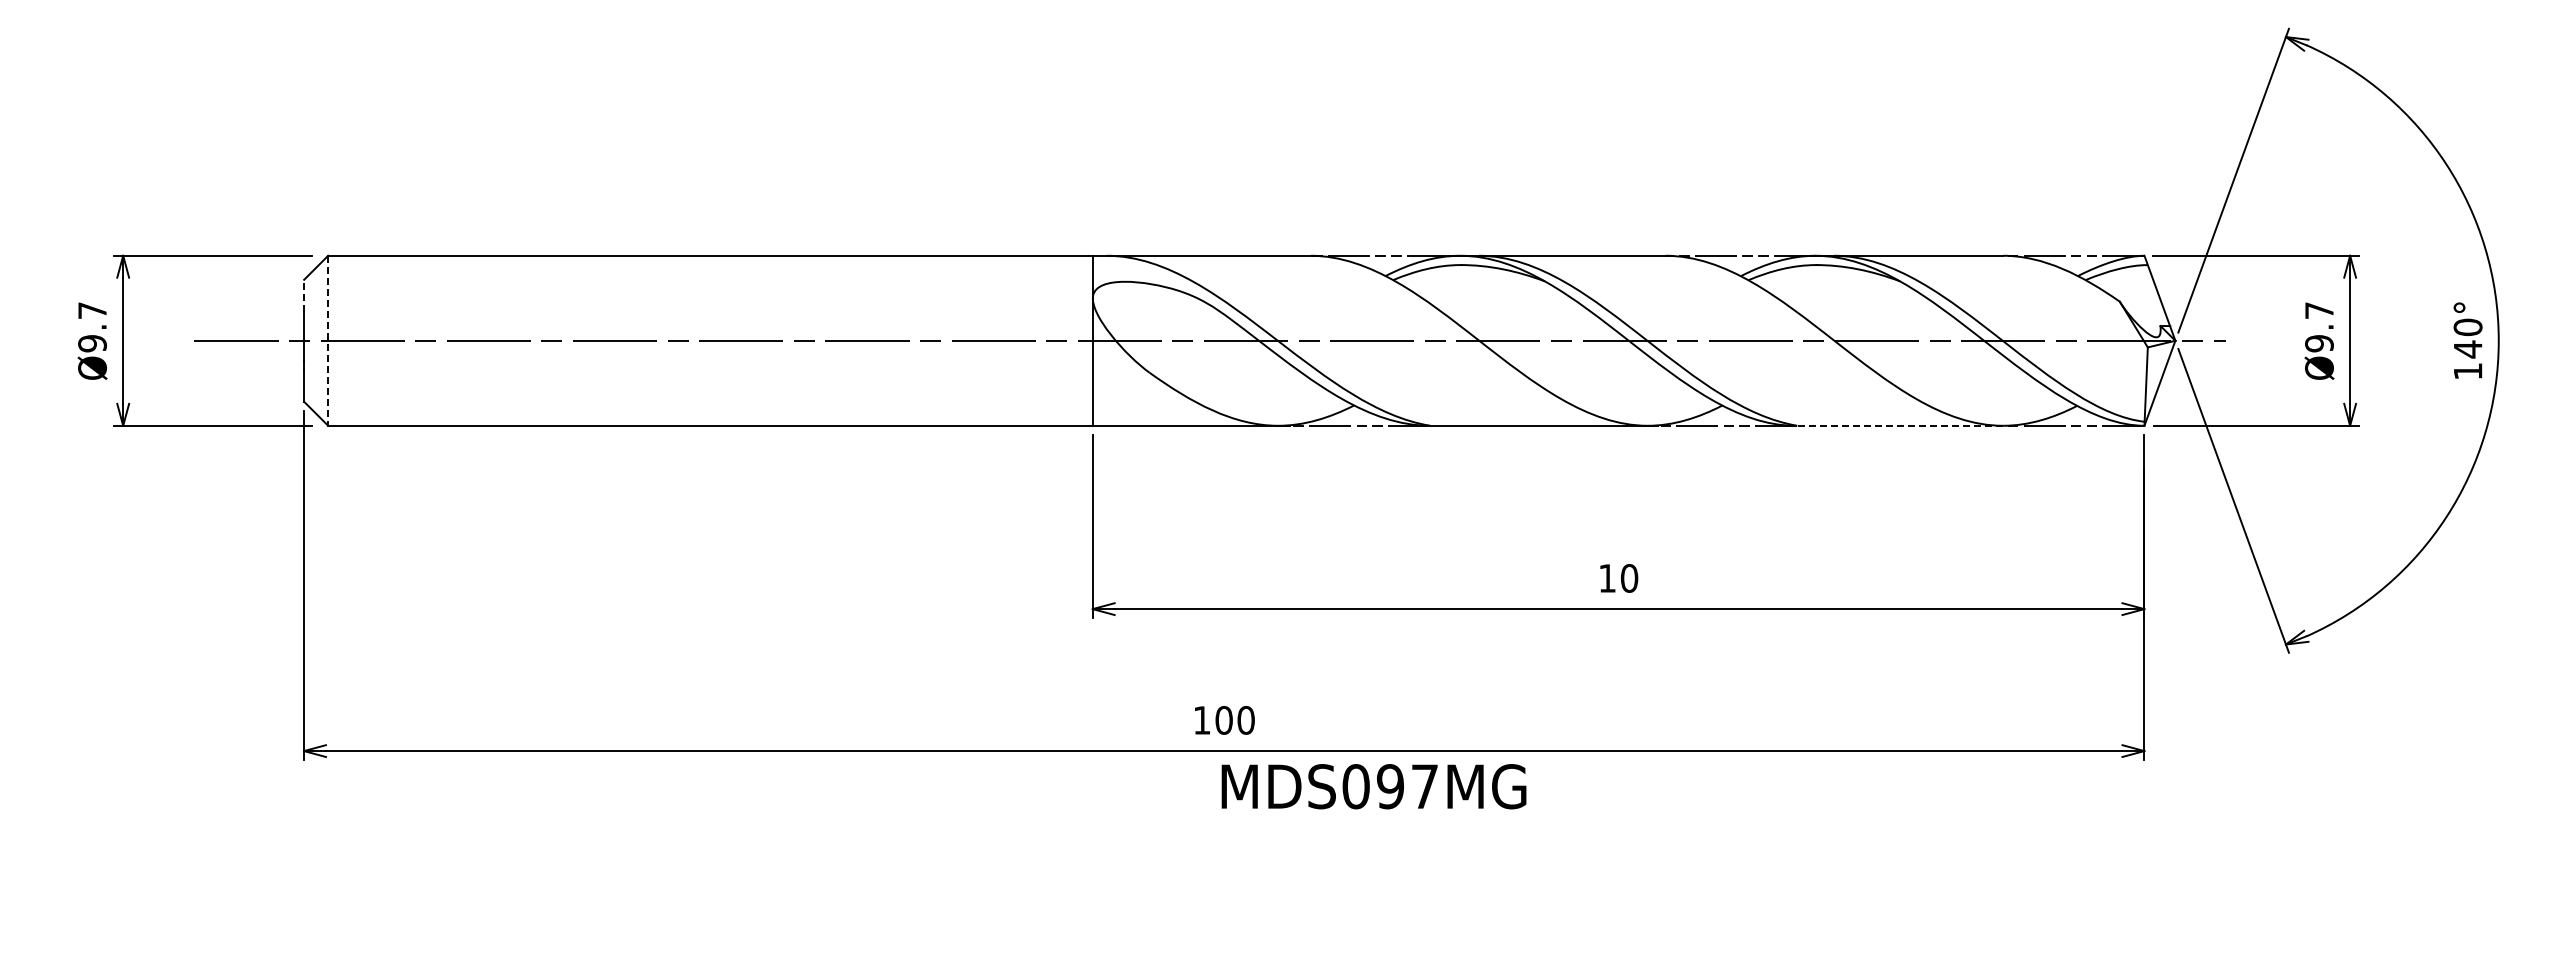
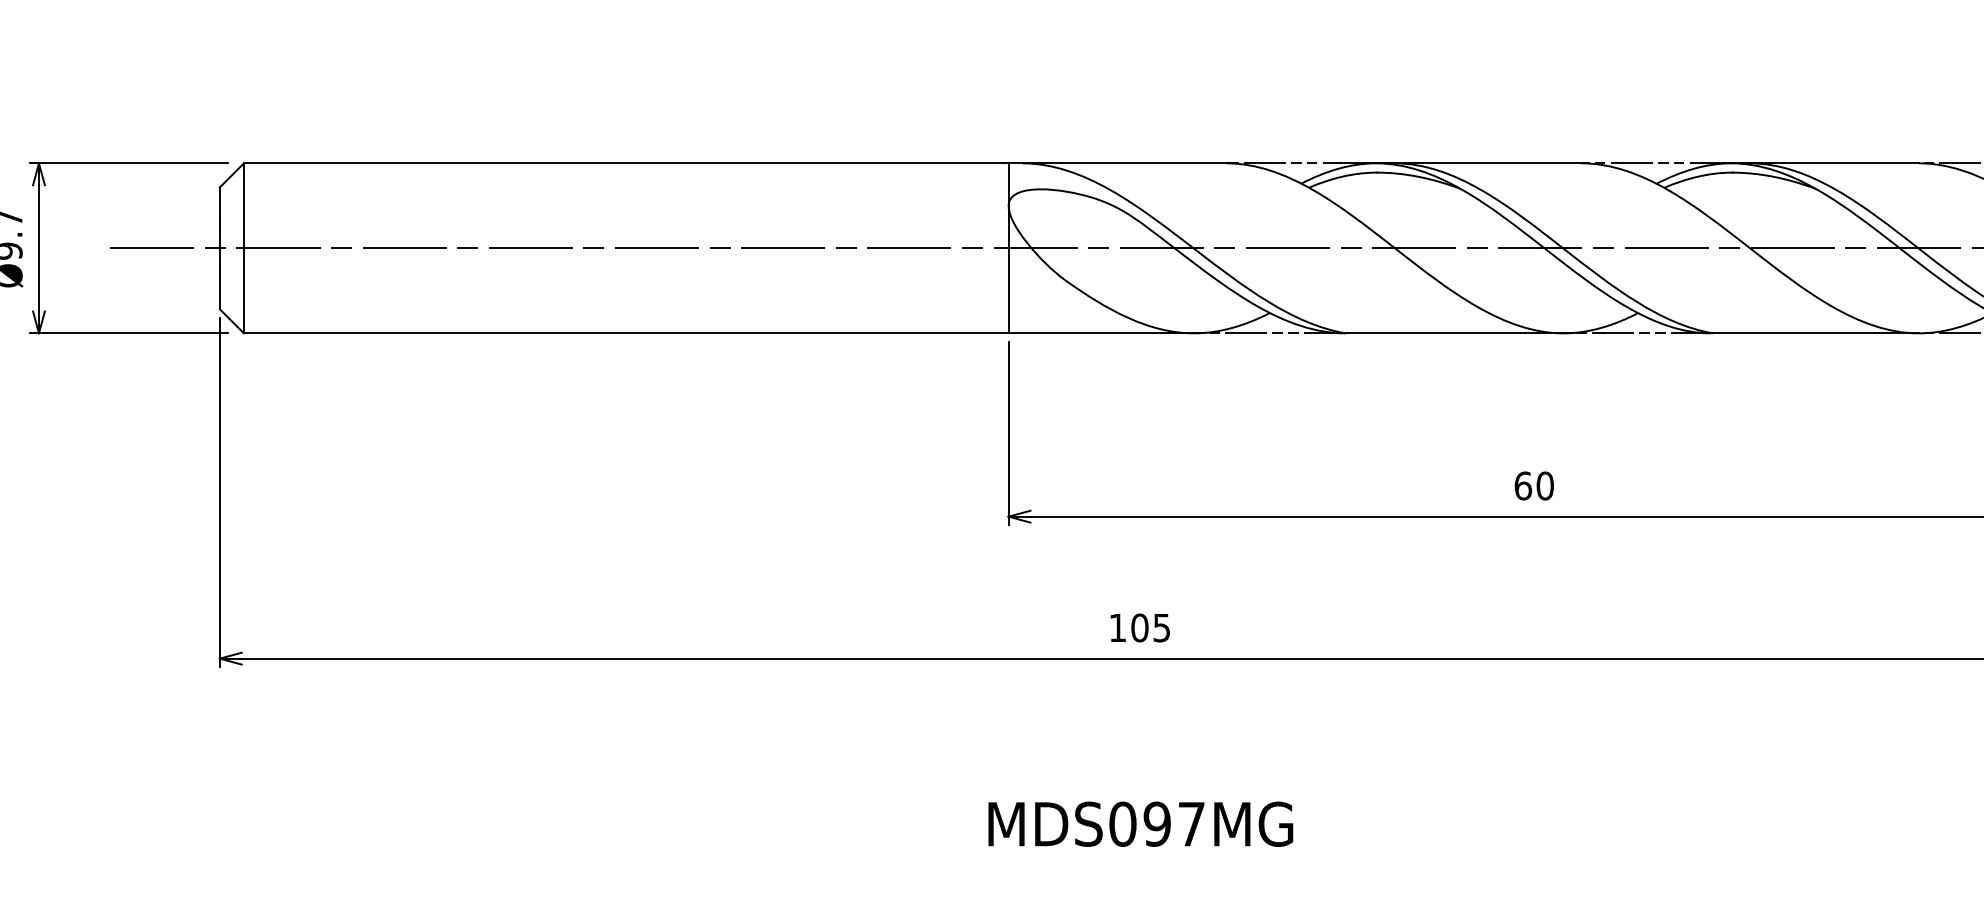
line: (304, 295) -> (220, 203), dashed -> solid
line: (328, 341) -> (244, 249), dashed -> solid
line: (1899, 425) -> (1815, 333), dashed -> solid
text: (1607, 578) -> (1523, 486), 10 -> 60
text: (1245, 720) -> (1161, 628), 100 -> 105
text: (1373, 786) -> (1140, 824), moved

